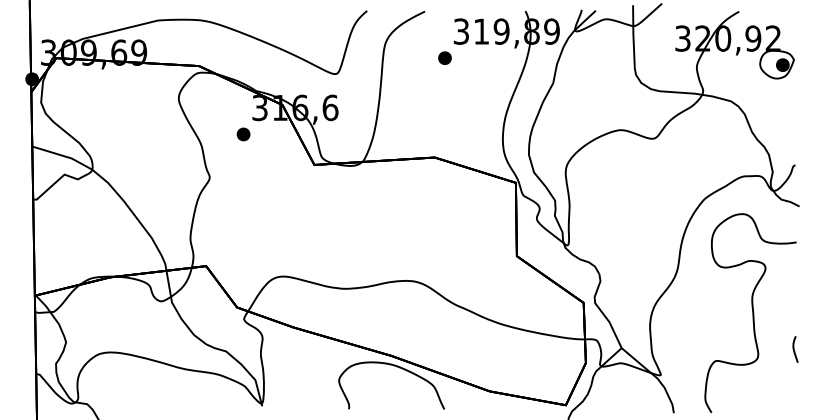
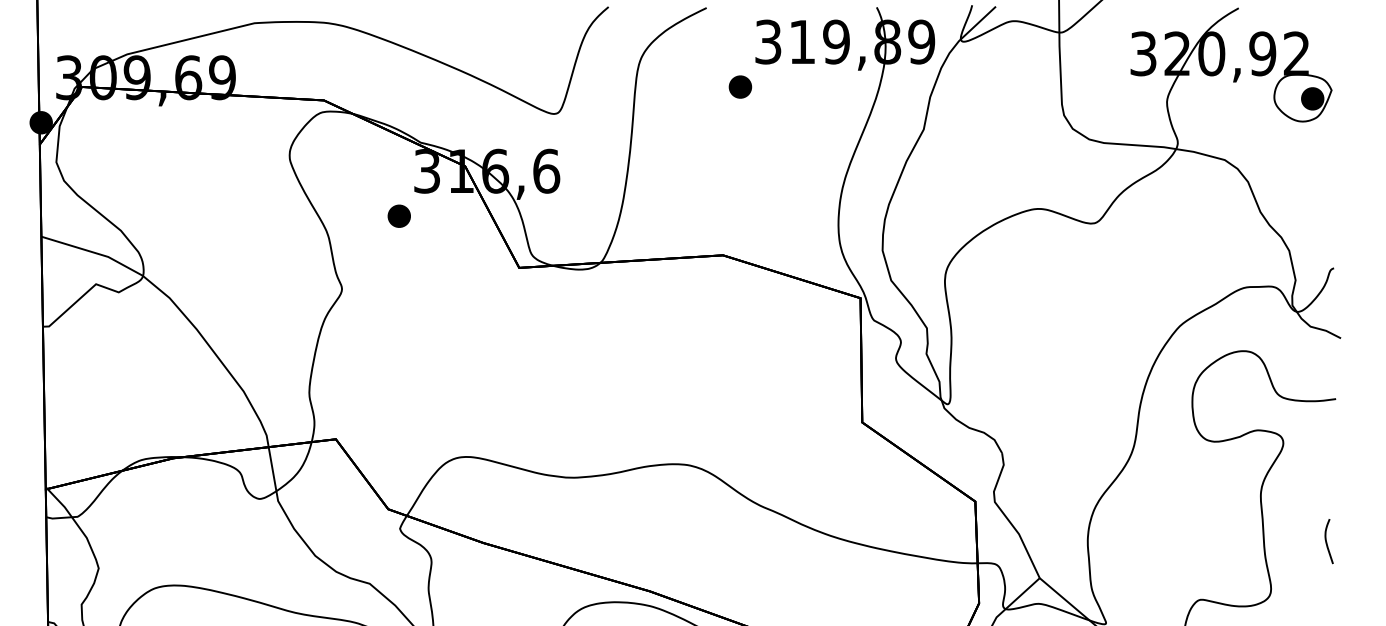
part: (795, 349) -> (1329, 541), moved

